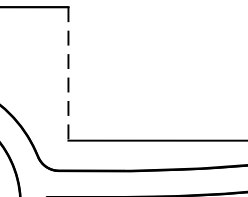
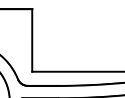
line: (69, 74) -> (32, 40), dashed -> solid

